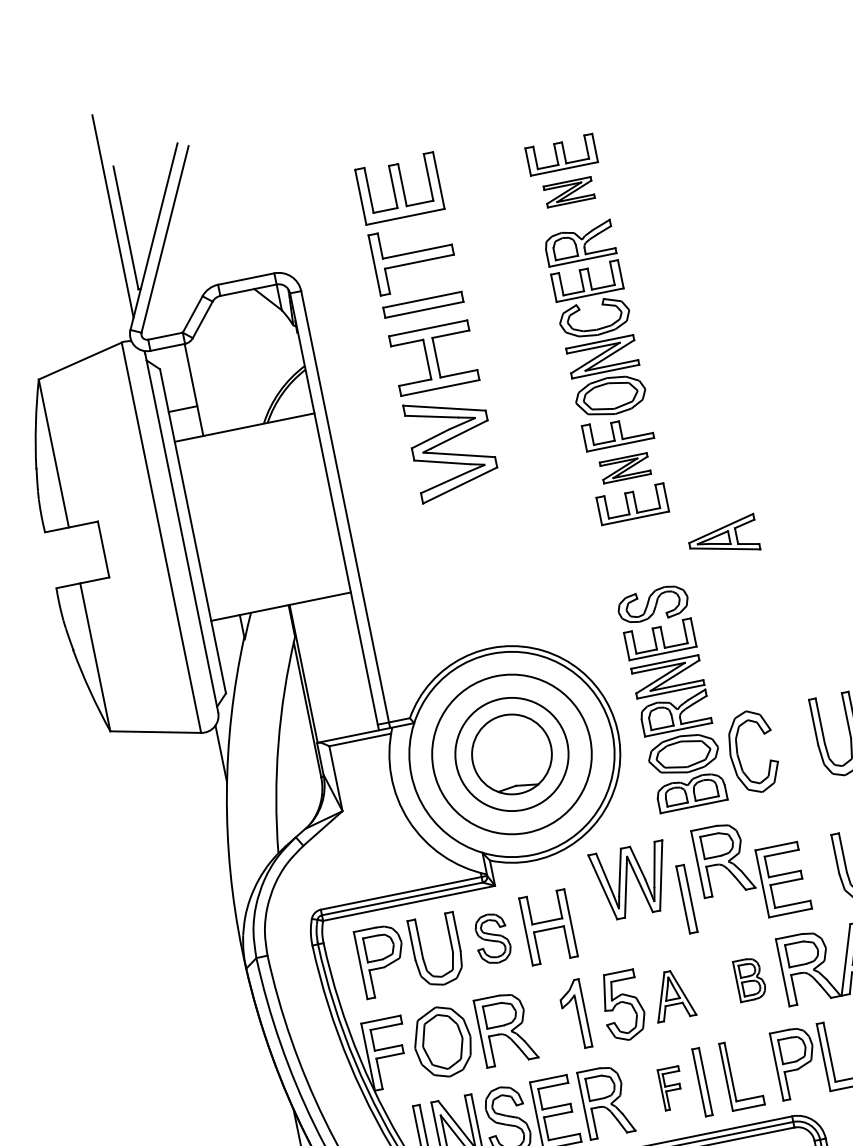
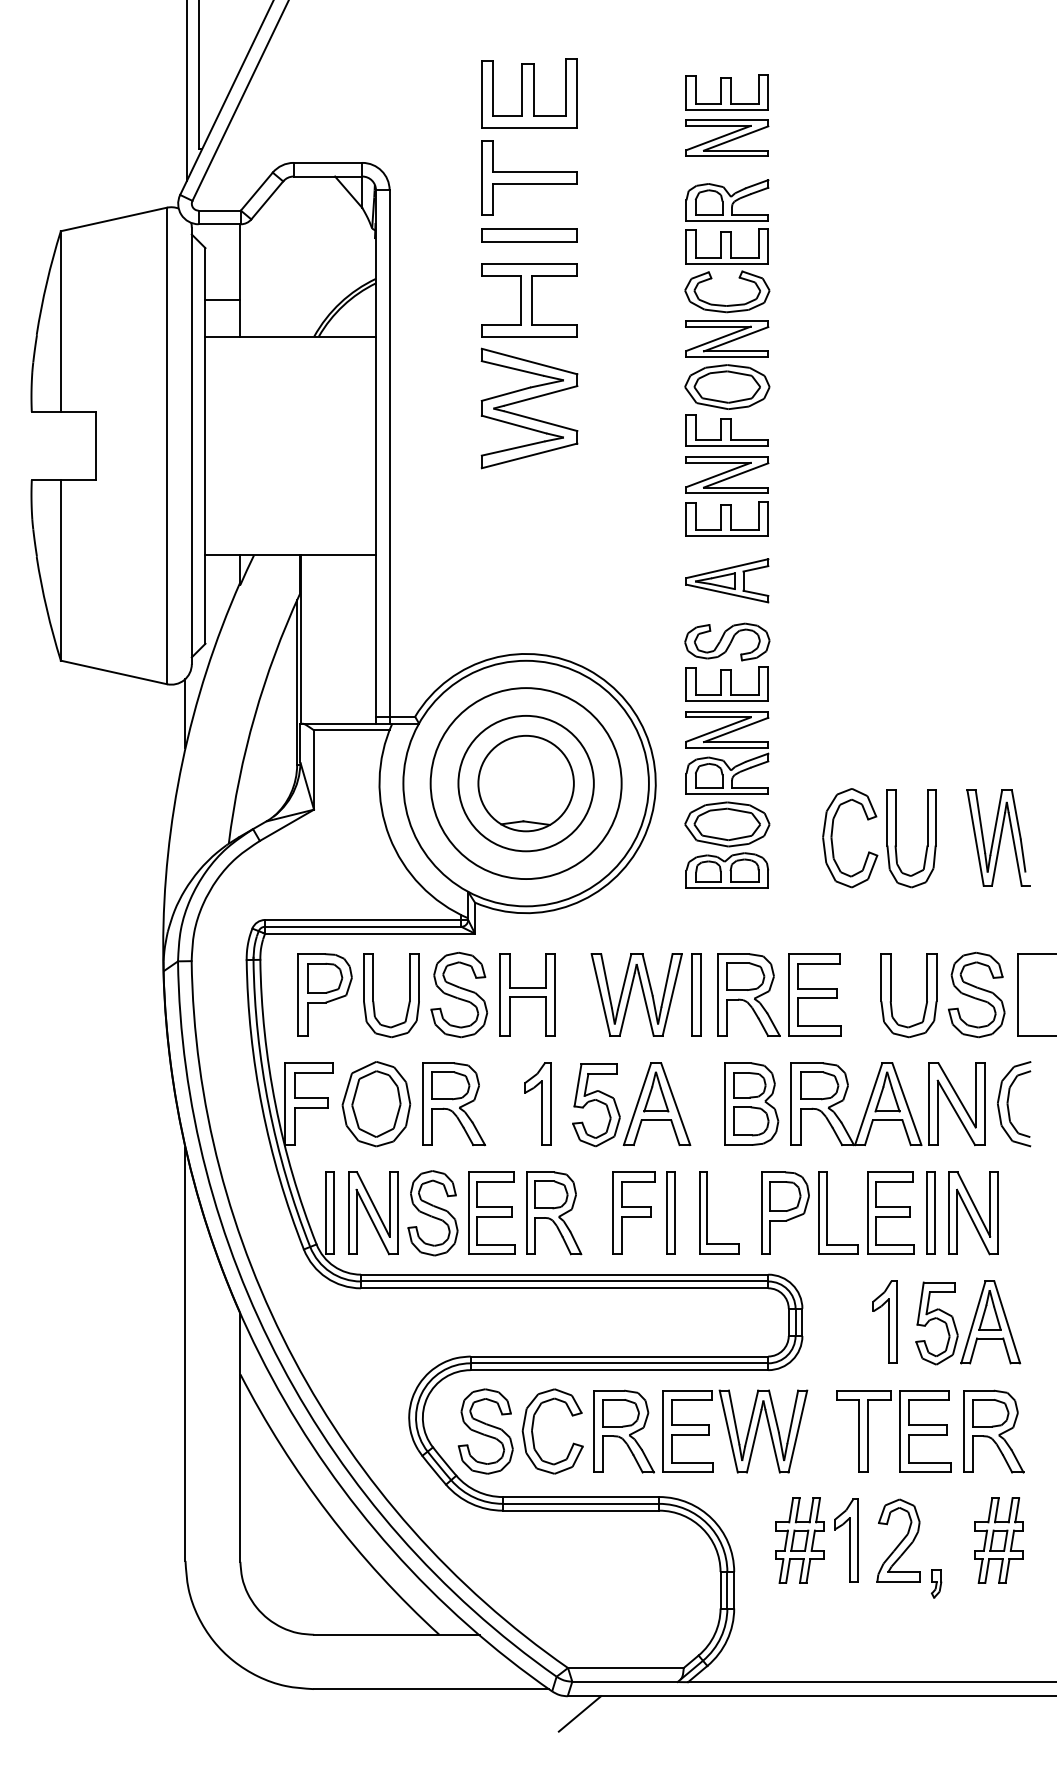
part: (569, 191) -> (727, 137), size x1.43
part: (625, 467) -> (727, 474), size x1.43
part: (723, 538) -> (727, 580), moved
part: (738, 755) -> (832, 838), moved
part: (722, 859) -> (748, 994), moved
part: (631, 880) -> (636, 994), moved
part: (492, 938) -> (459, 994), size x1.43
part: (749, 978) -> (751, 1103), size x1.67
part: (672, 994) -> (656, 1103), size x1.43
part: (671, 1087) -> (633, 1212), size x1.67

